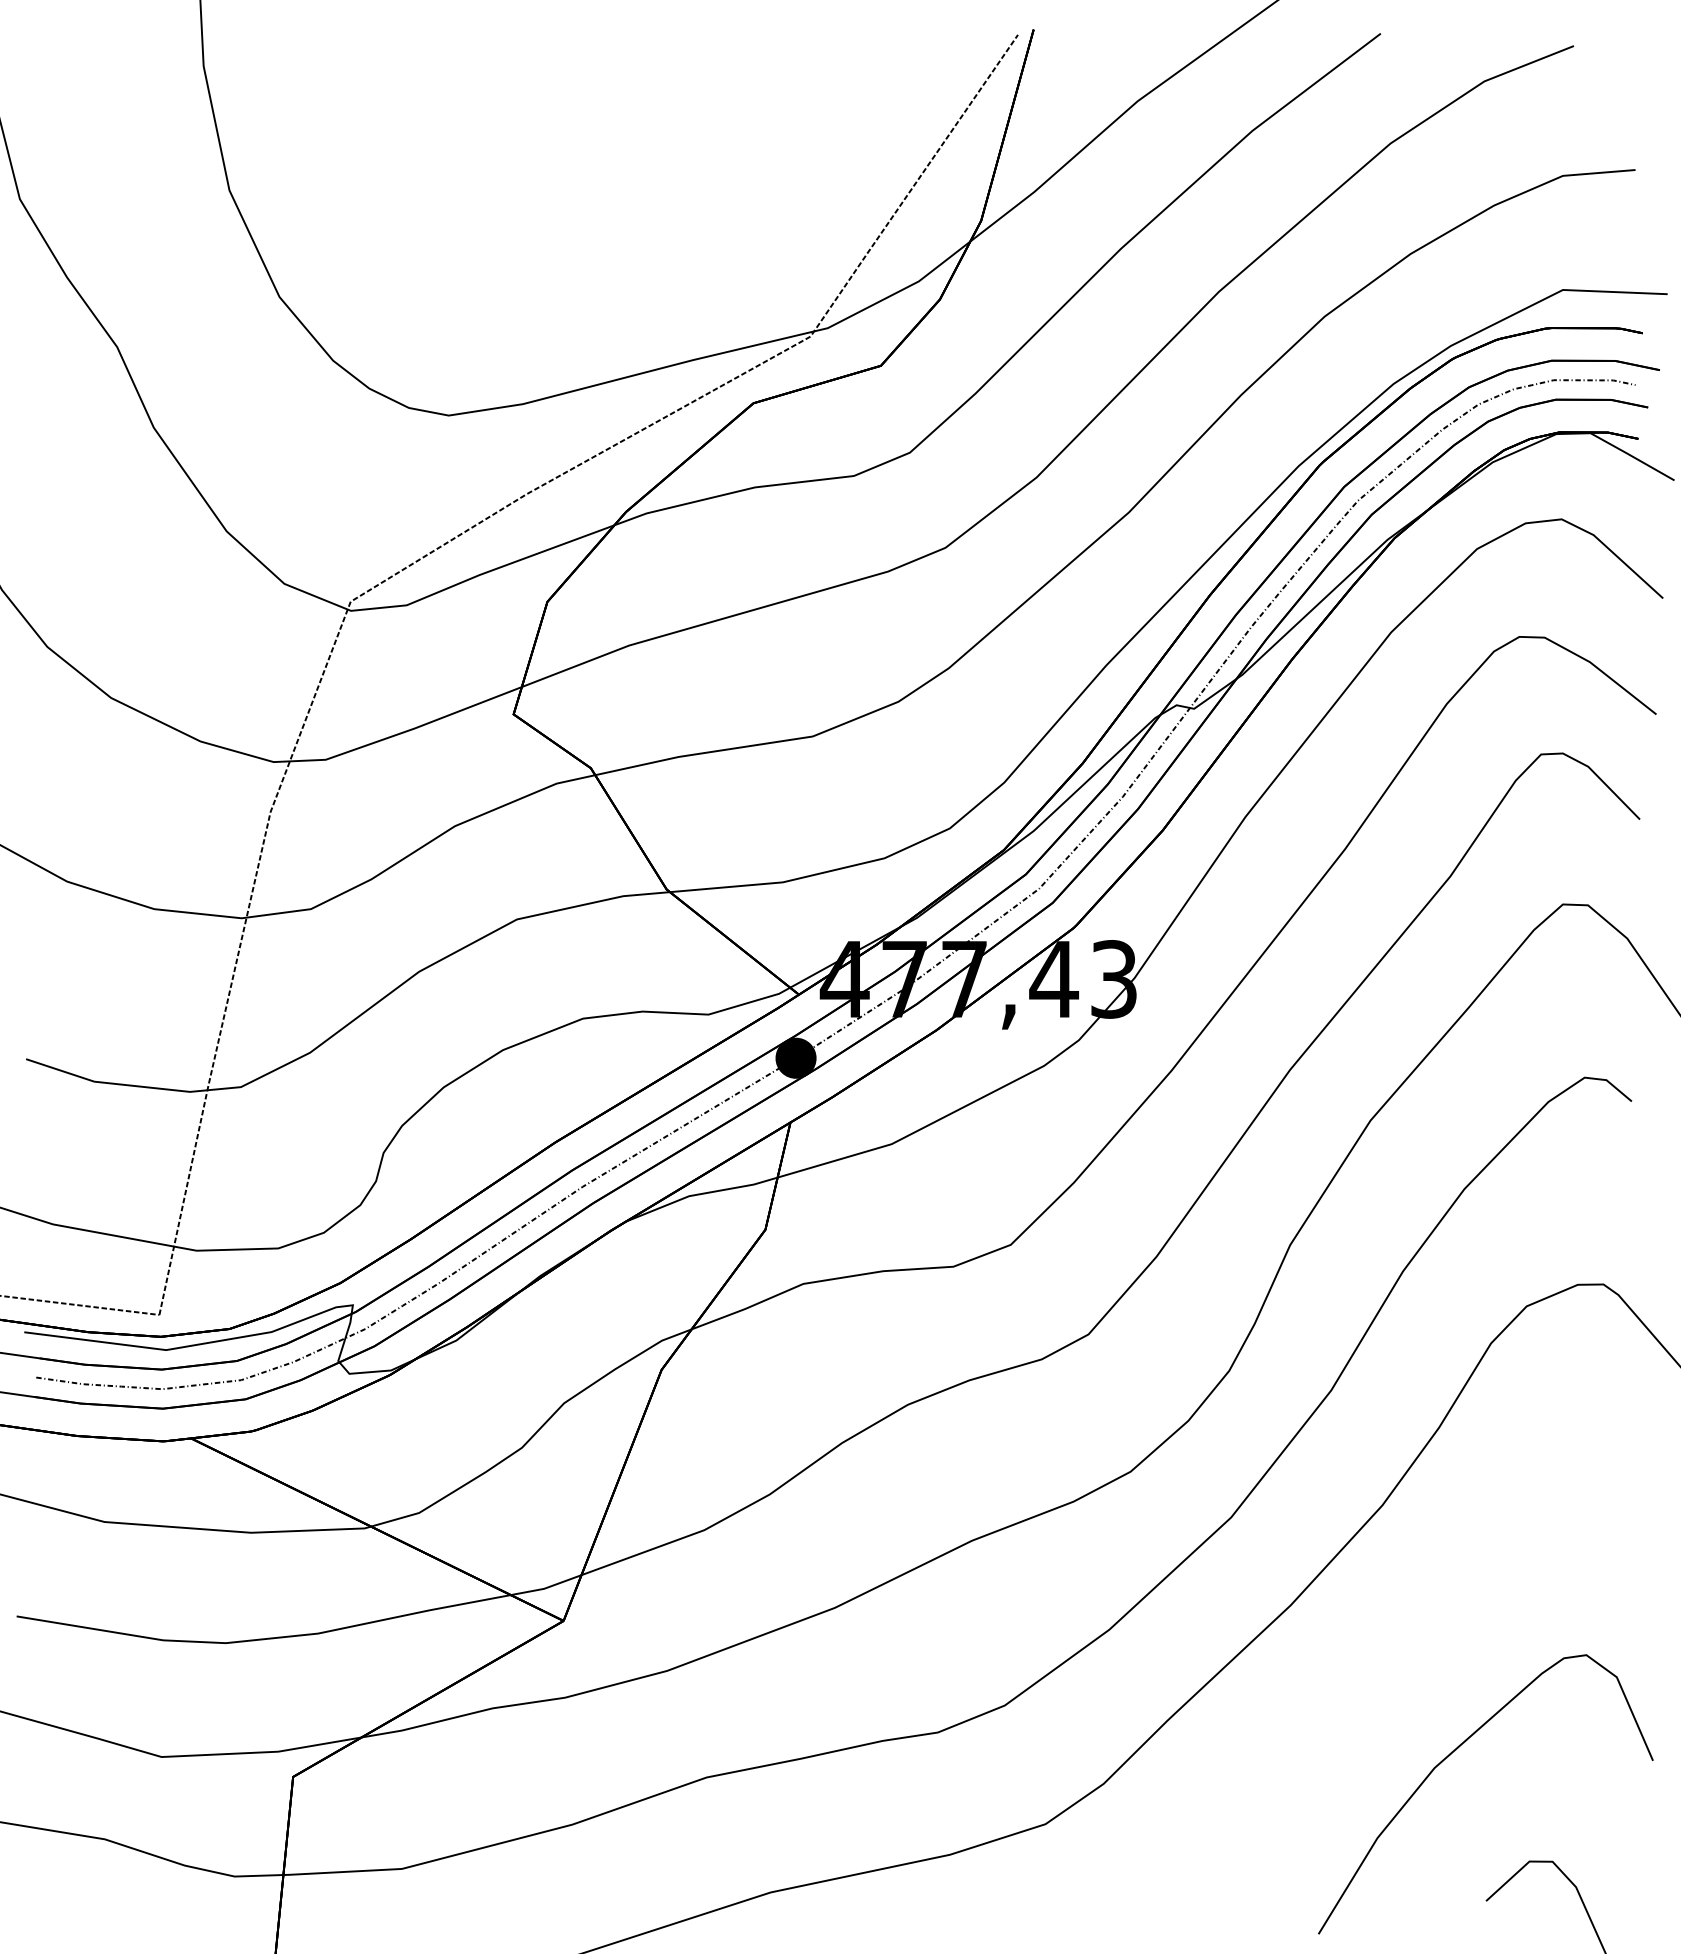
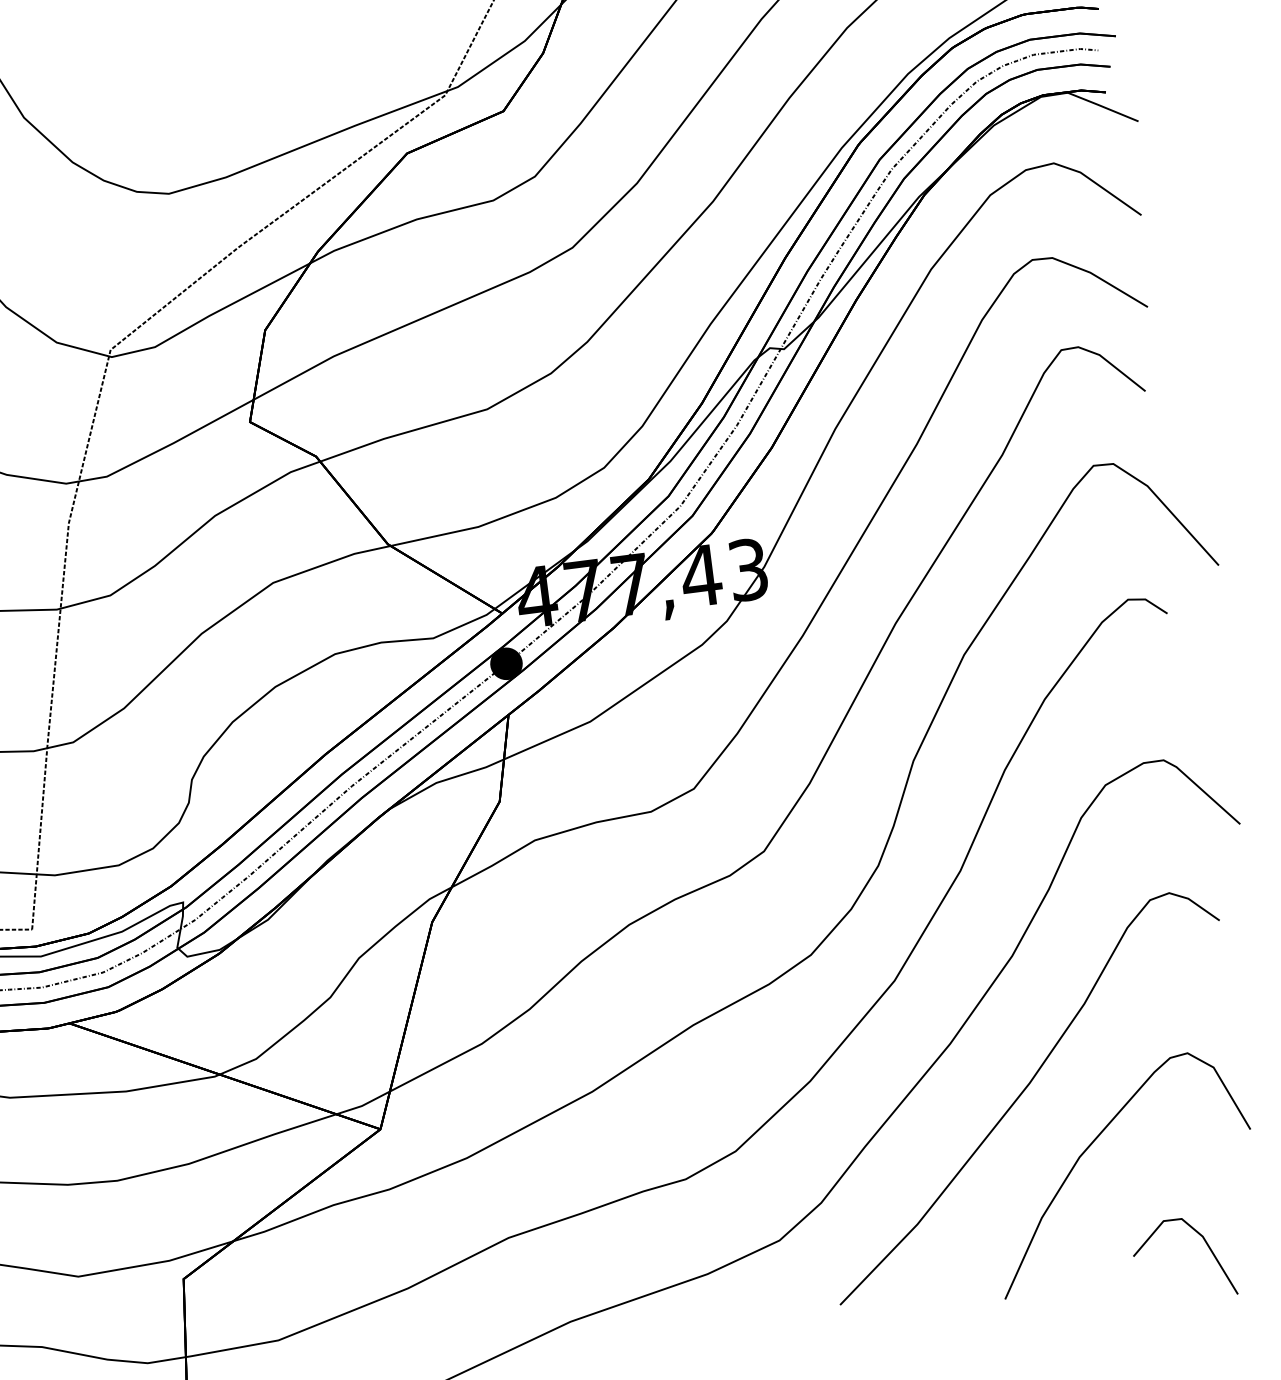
curve: (1374, 1677) -> (1023, 1092), added

